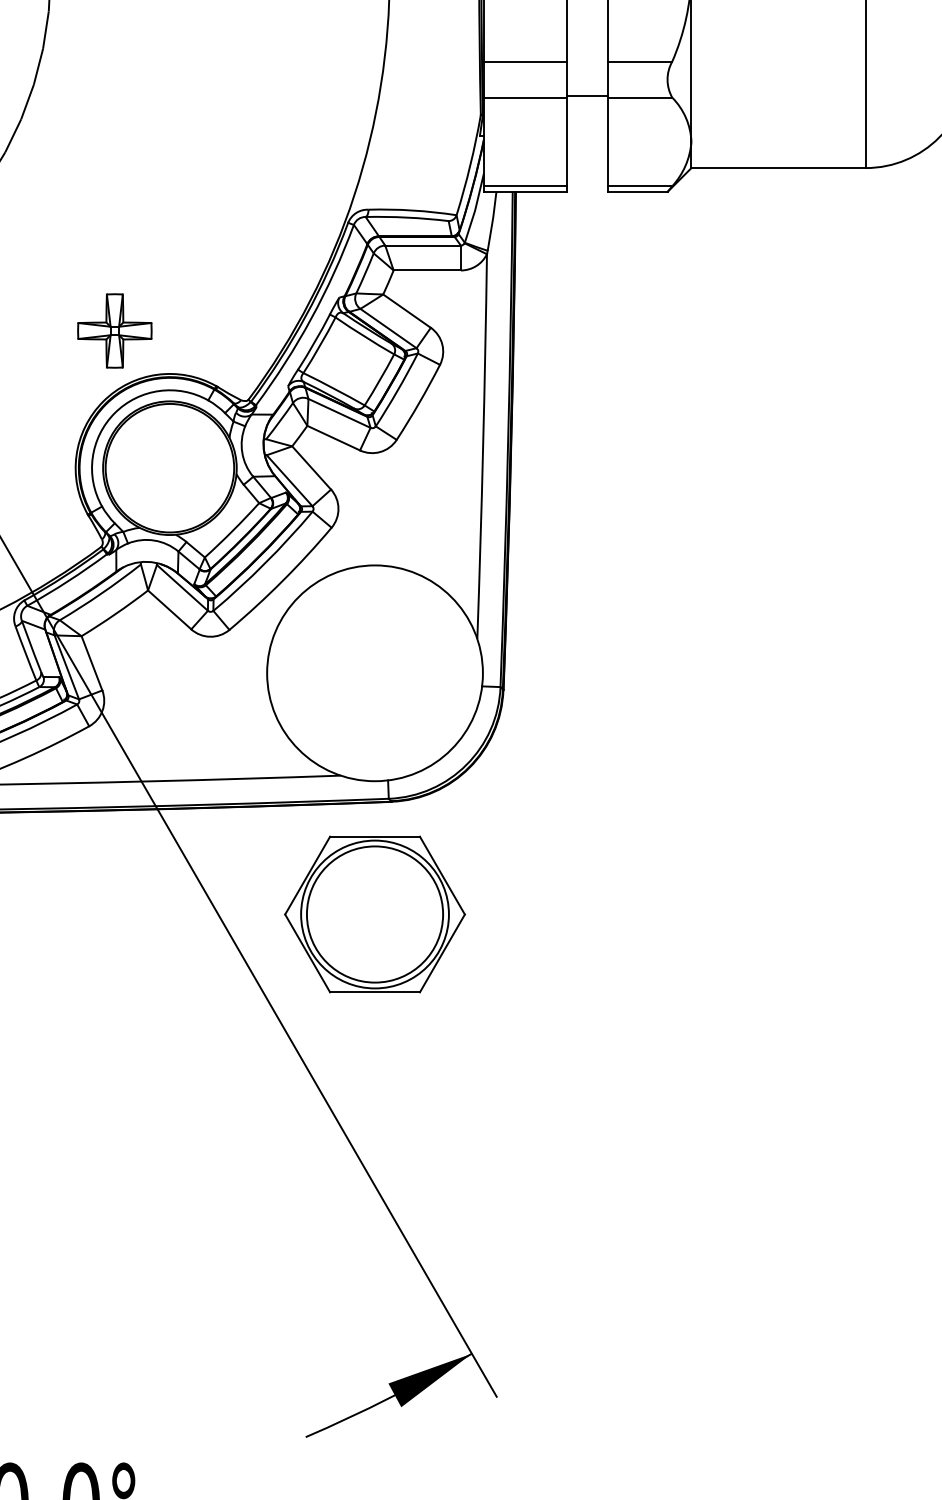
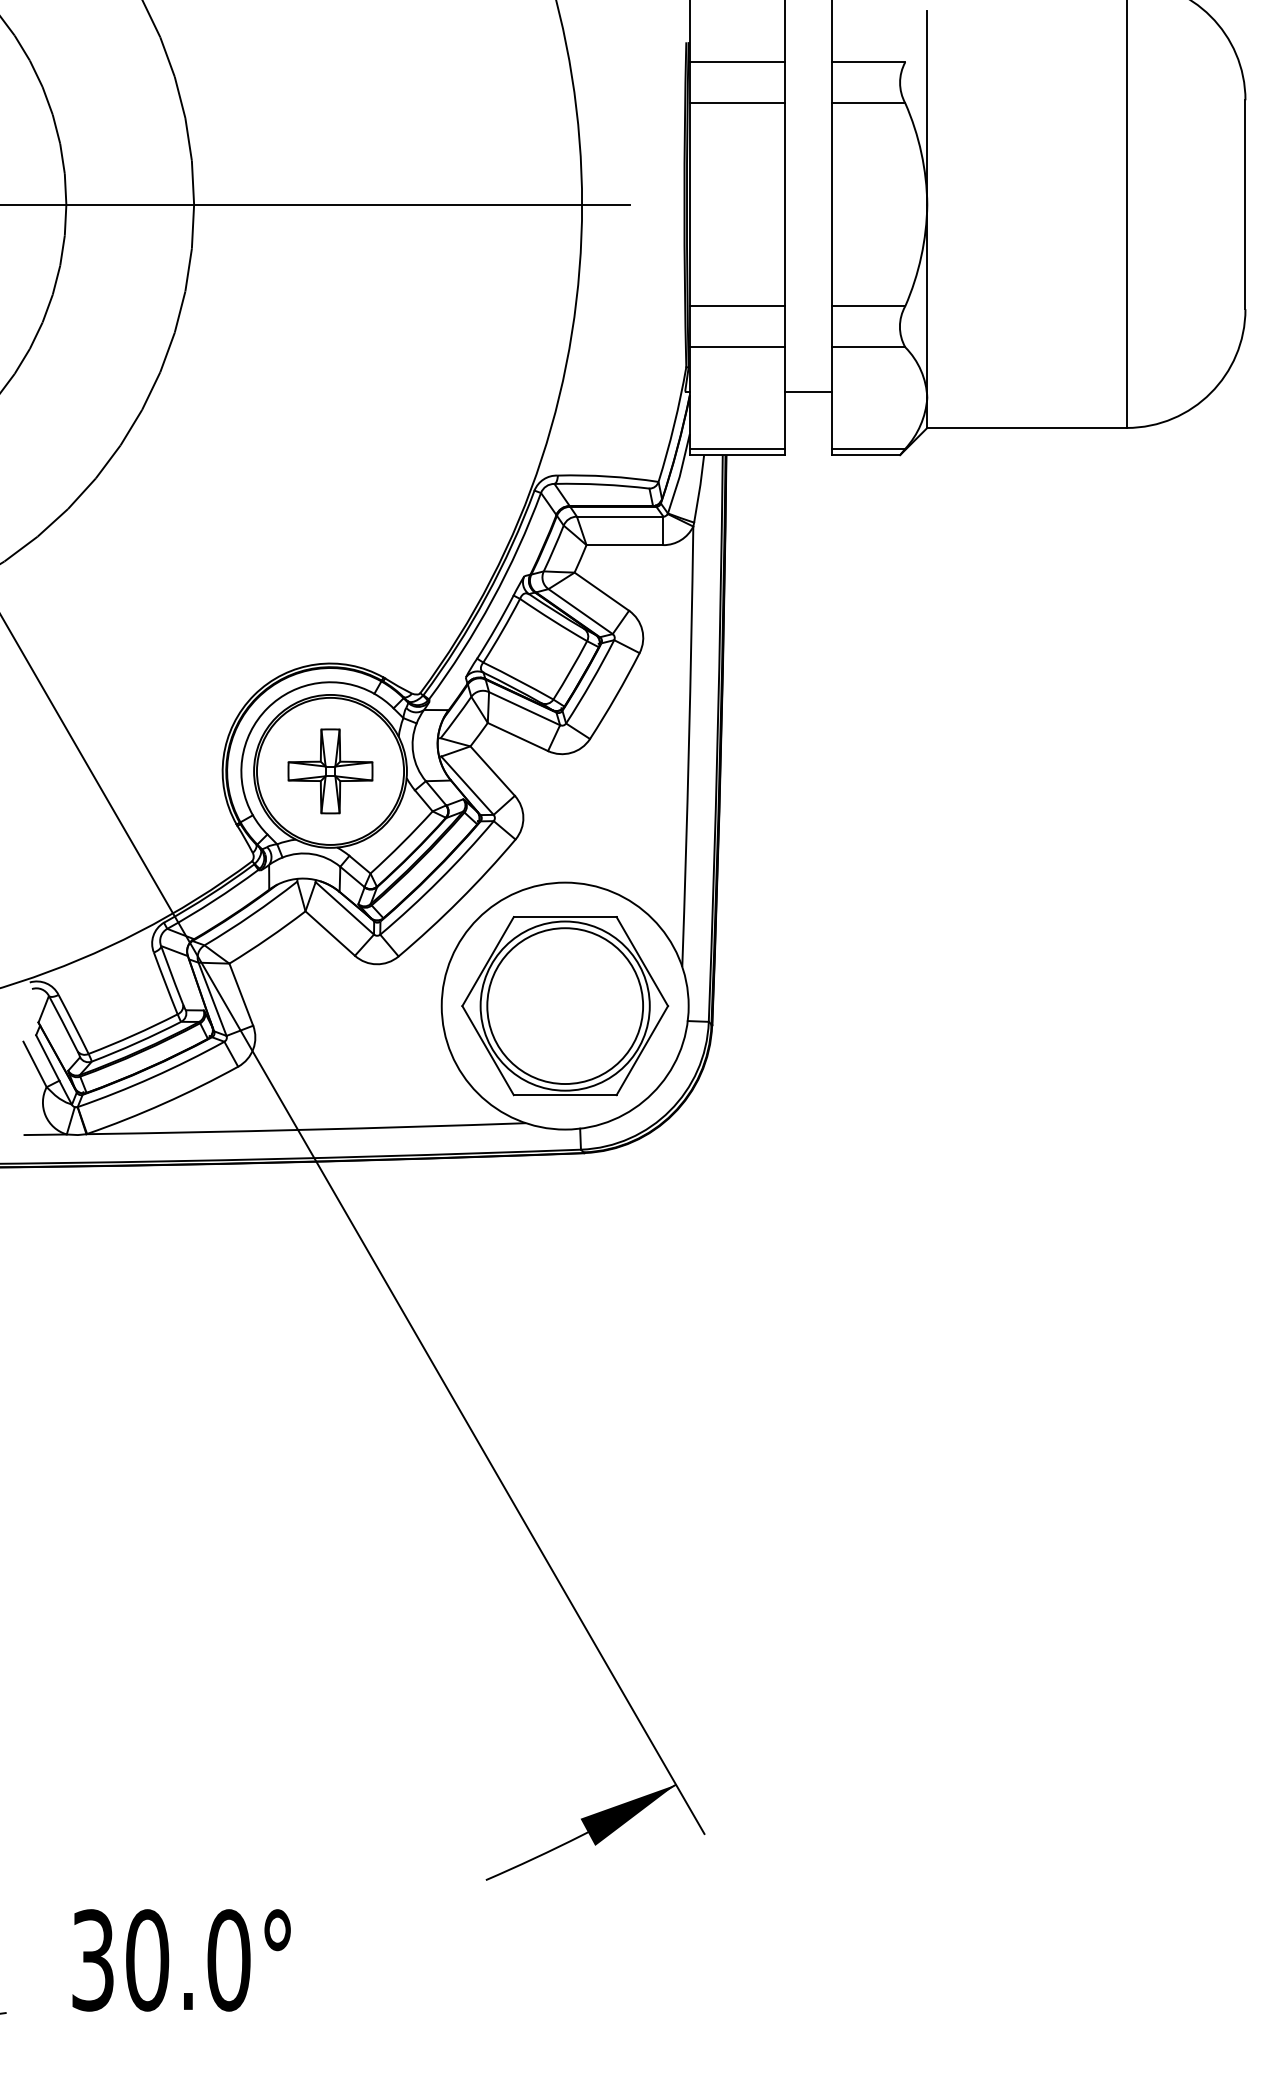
line: (587, 96) -> (808, 391), moved
part: (114, 331) -> (330, 771), moved
part: (375, 914) -> (565, 1006), moved

